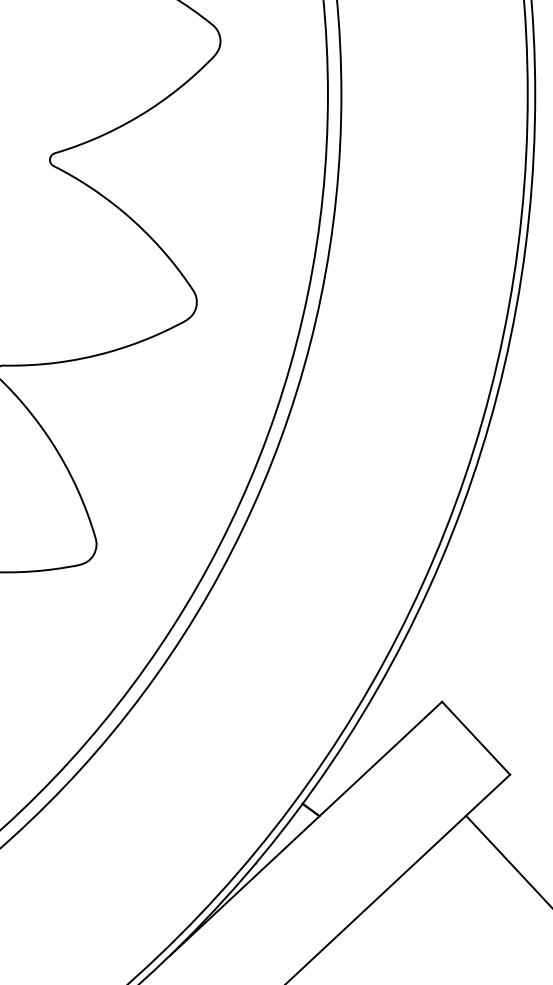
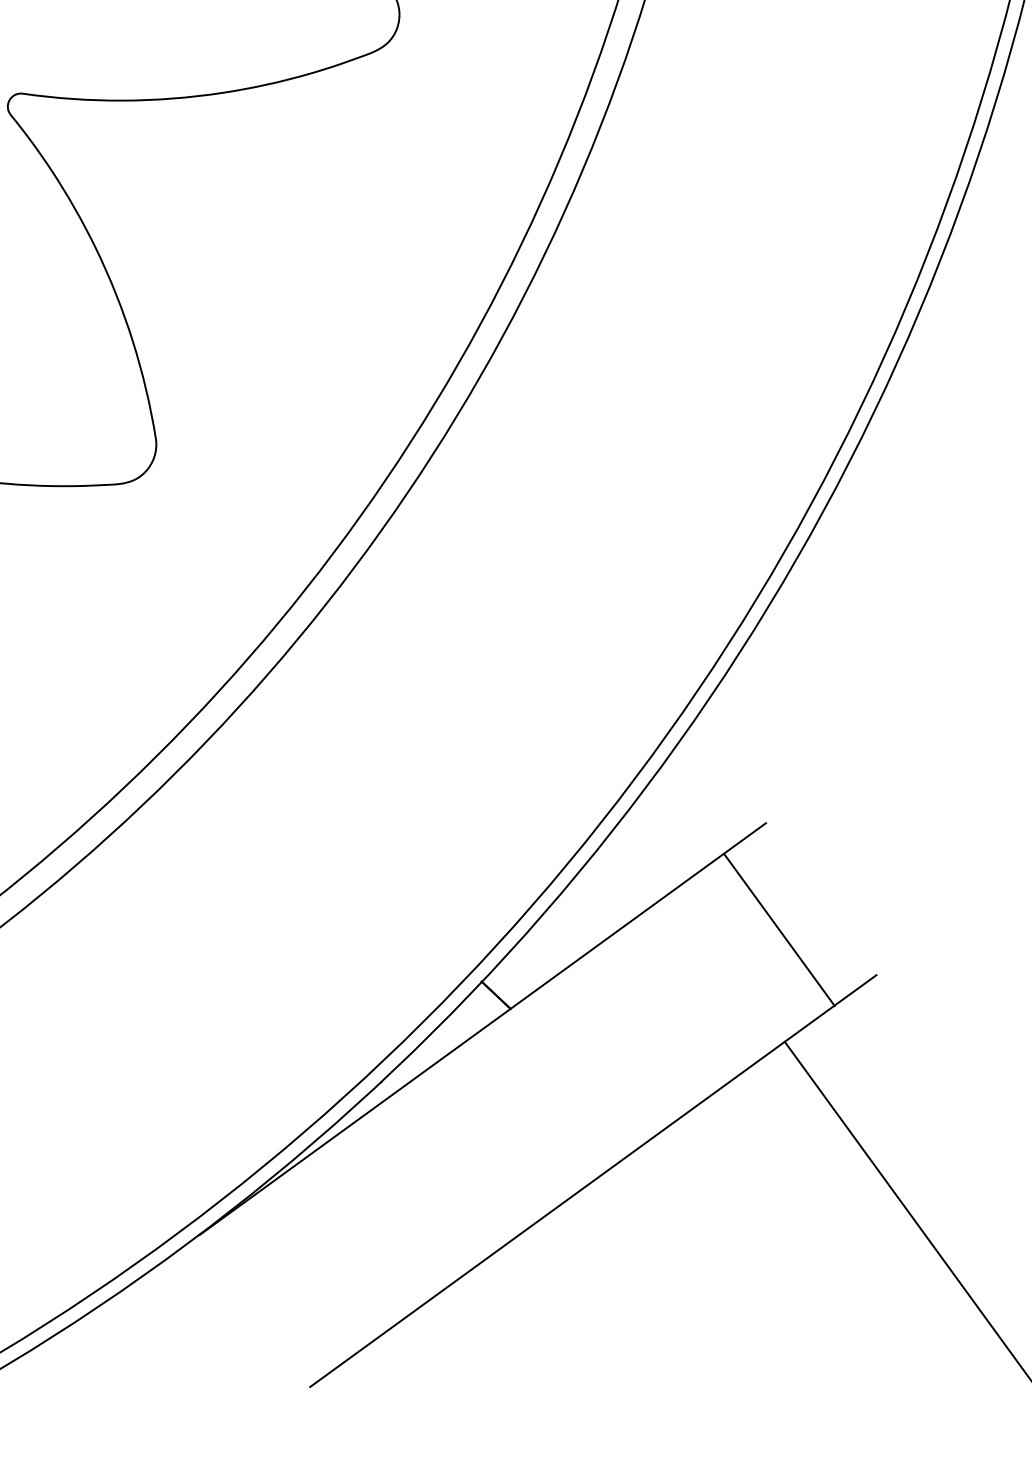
line: (476, 737) -> (780, 928), moved

